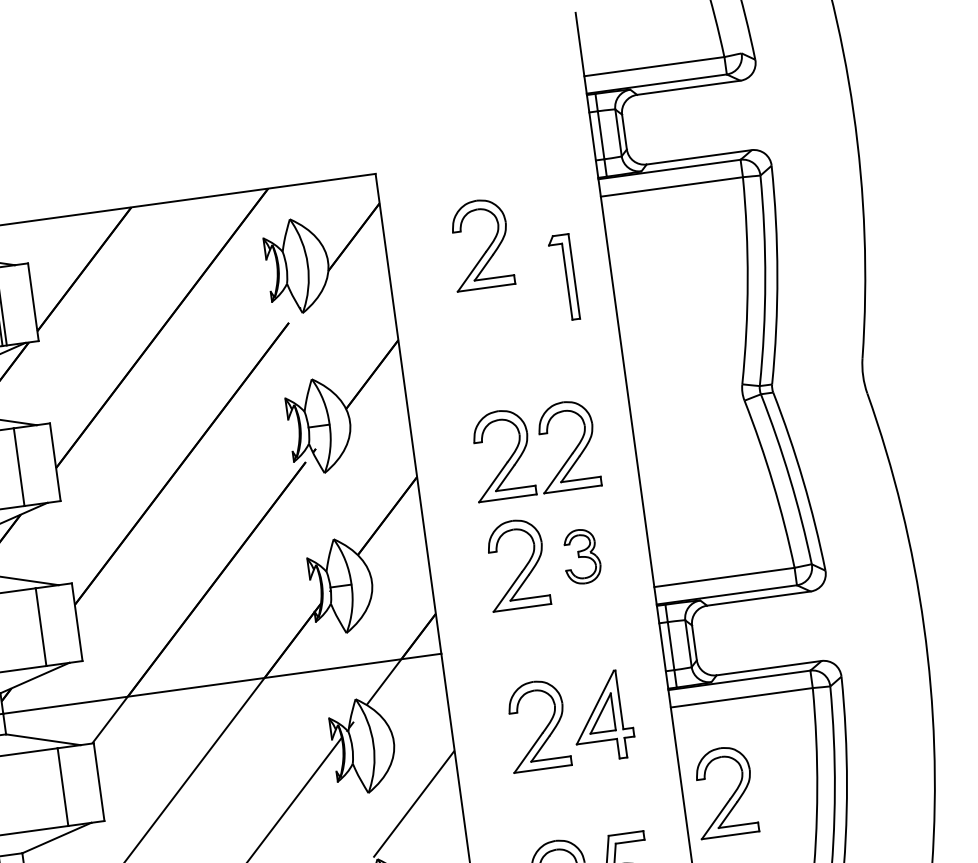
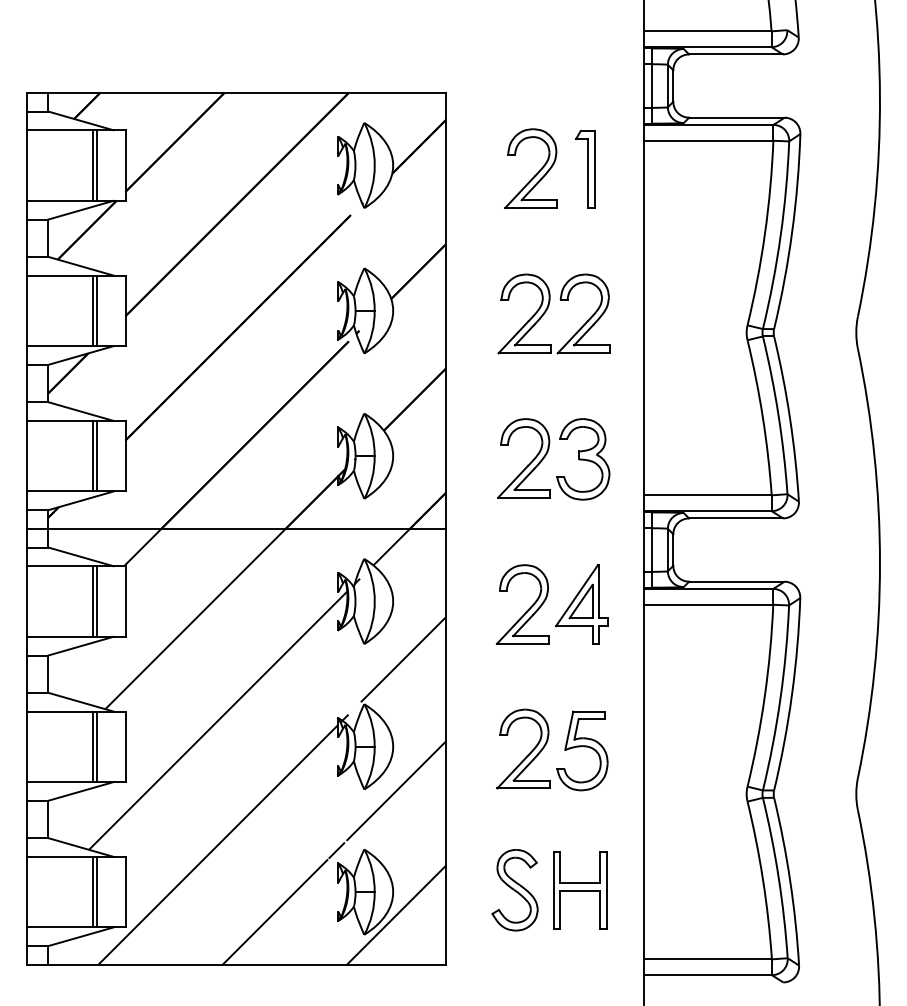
part: (563, 277) -> (585, 169), moved
part: (526, 447) -> (547, 310), moved
line: (23, 466) -> (96, 310), added
part: (581, 556) -> (583, 459), size x1.67
line: (45, 625) -> (96, 455), added
line: (67, 786) -> (96, 601), added
part: (730, 796) -> (686, 691), removed

